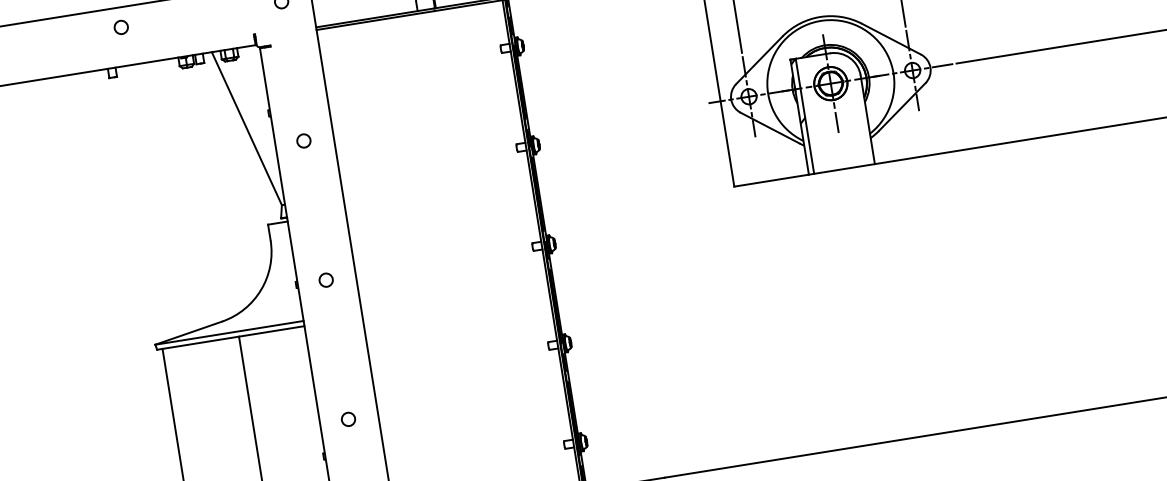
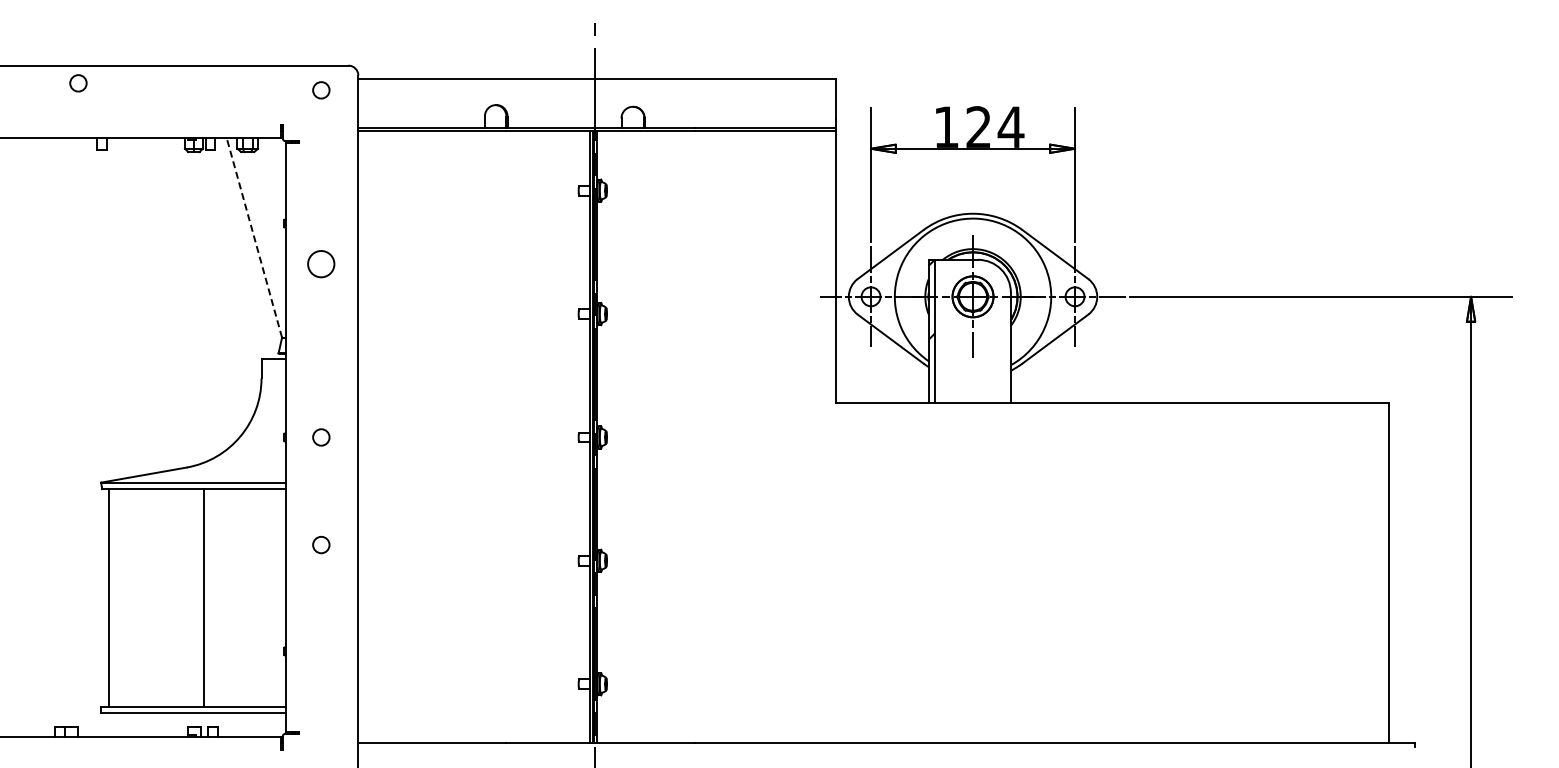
circle: (121, 27) -> (78, 83), moved
line: (246, 128) -> (254, 237), solid -> dashed
circle: (303, 140) -> (321, 263), size x1.6
circle: (348, 418) -> (321, 544), moved

